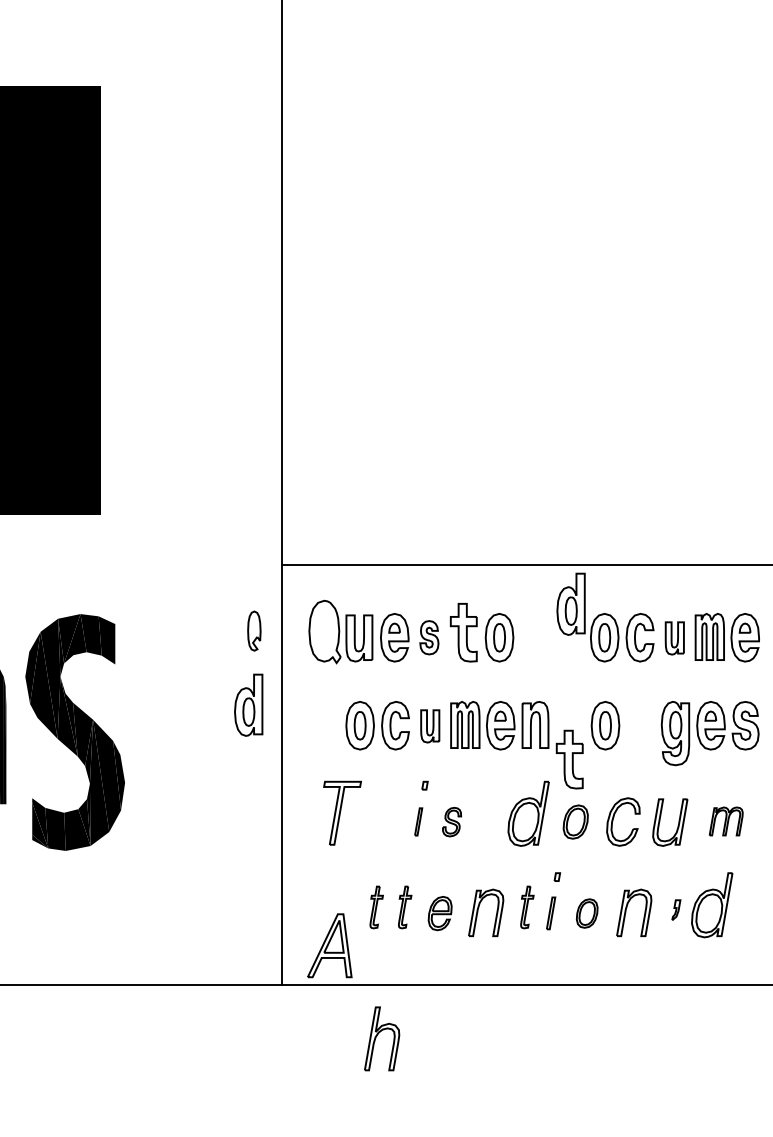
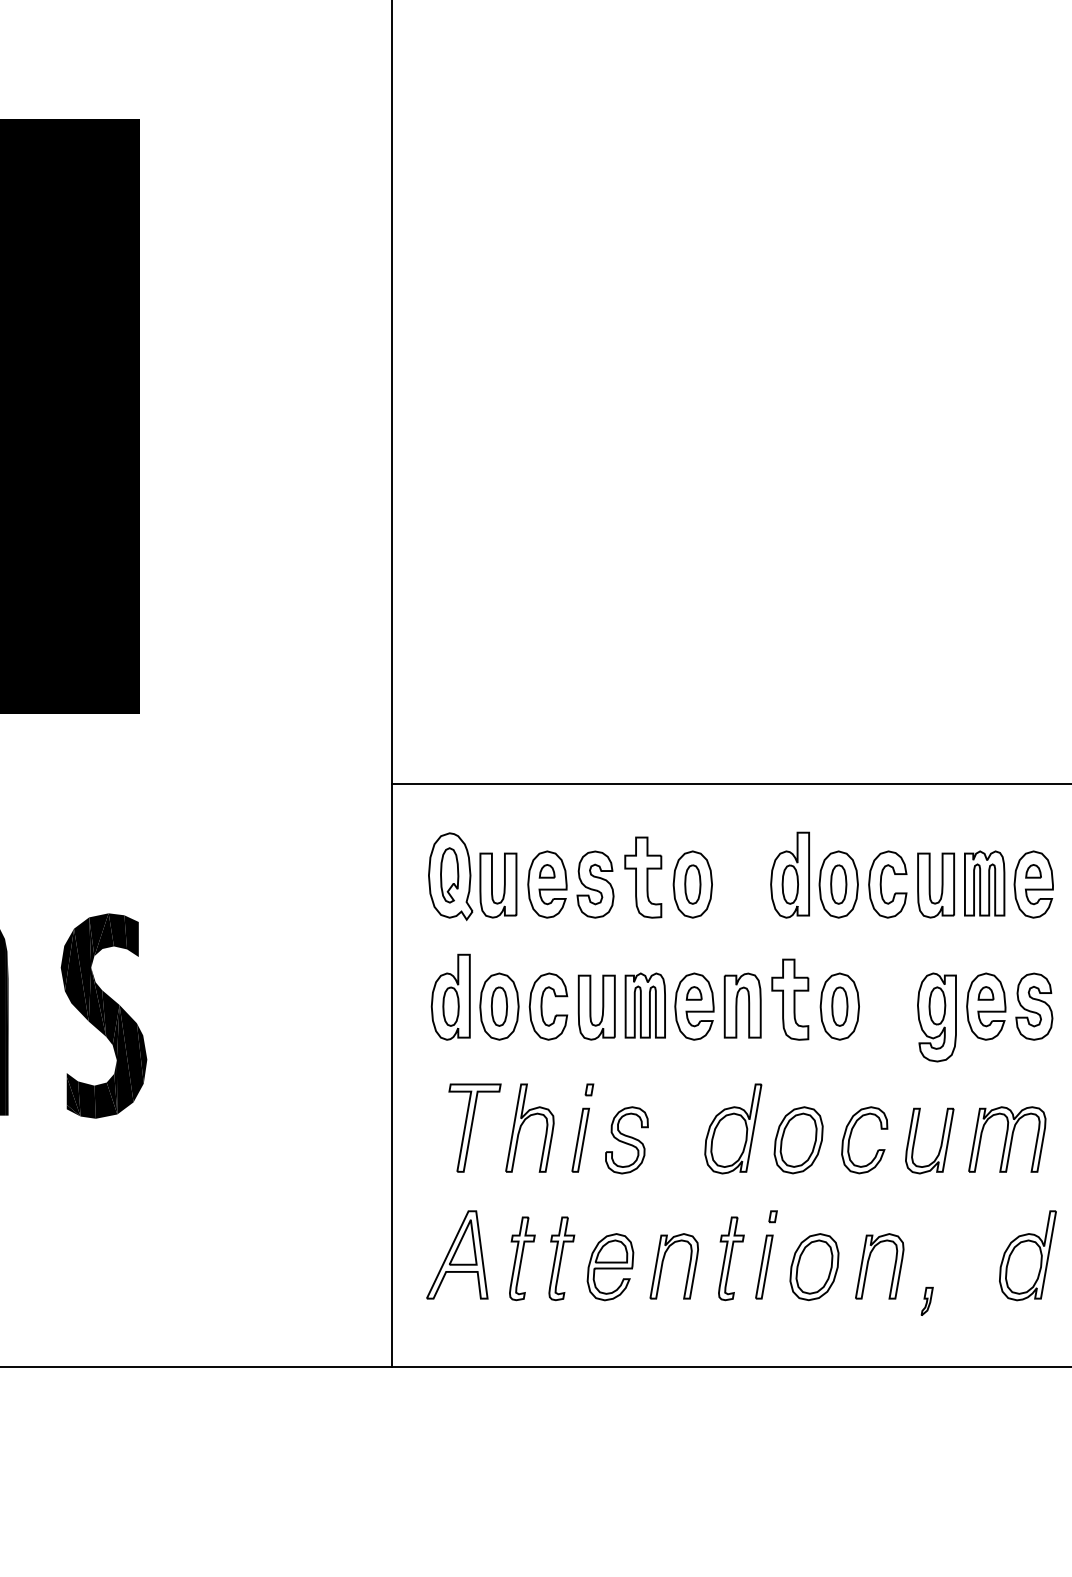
part: (570, 603) -> (789, 874), moved
part: (254, 631) -> (449, 875), moved
part: (429, 637) -> (595, 884), size x1.43
part: (674, 638) -> (935, 885), size x1.43
part: (248, 704) -> (450, 996), moved
part: (430, 726) -> (596, 1007), size x1.43
part: (74, 732) -> (103, 1015), size x0.62
part: (569, 759) -> (790, 999), moved
part: (418, 821) -> (580, 1139), size x1.67
part: (726, 821) -> (1007, 1139), size x1.67
part: (451, 822) -> (626, 1140), size x1.67
part: (575, 822) -> (798, 1140), size x1.43
part: (711, 905) -> (1027, 1255), moved
part: (376, 907) -> (522, 1258), size x1.43
part: (404, 907) -> (561, 1258), size x1.43
part: (527, 907) -> (731, 1258), size x1.43
part: (675, 909) -> (926, 1300), moved
part: (551, 912) -> (764, 1266), size x1.43
part: (440, 913) -> (610, 1267), size x1.43
part: (587, 913) -> (814, 1267), size x1.67
part: (329, 945) -> (457, 1254), moved
part: (378, 1034) -> (524, 1122), moved

